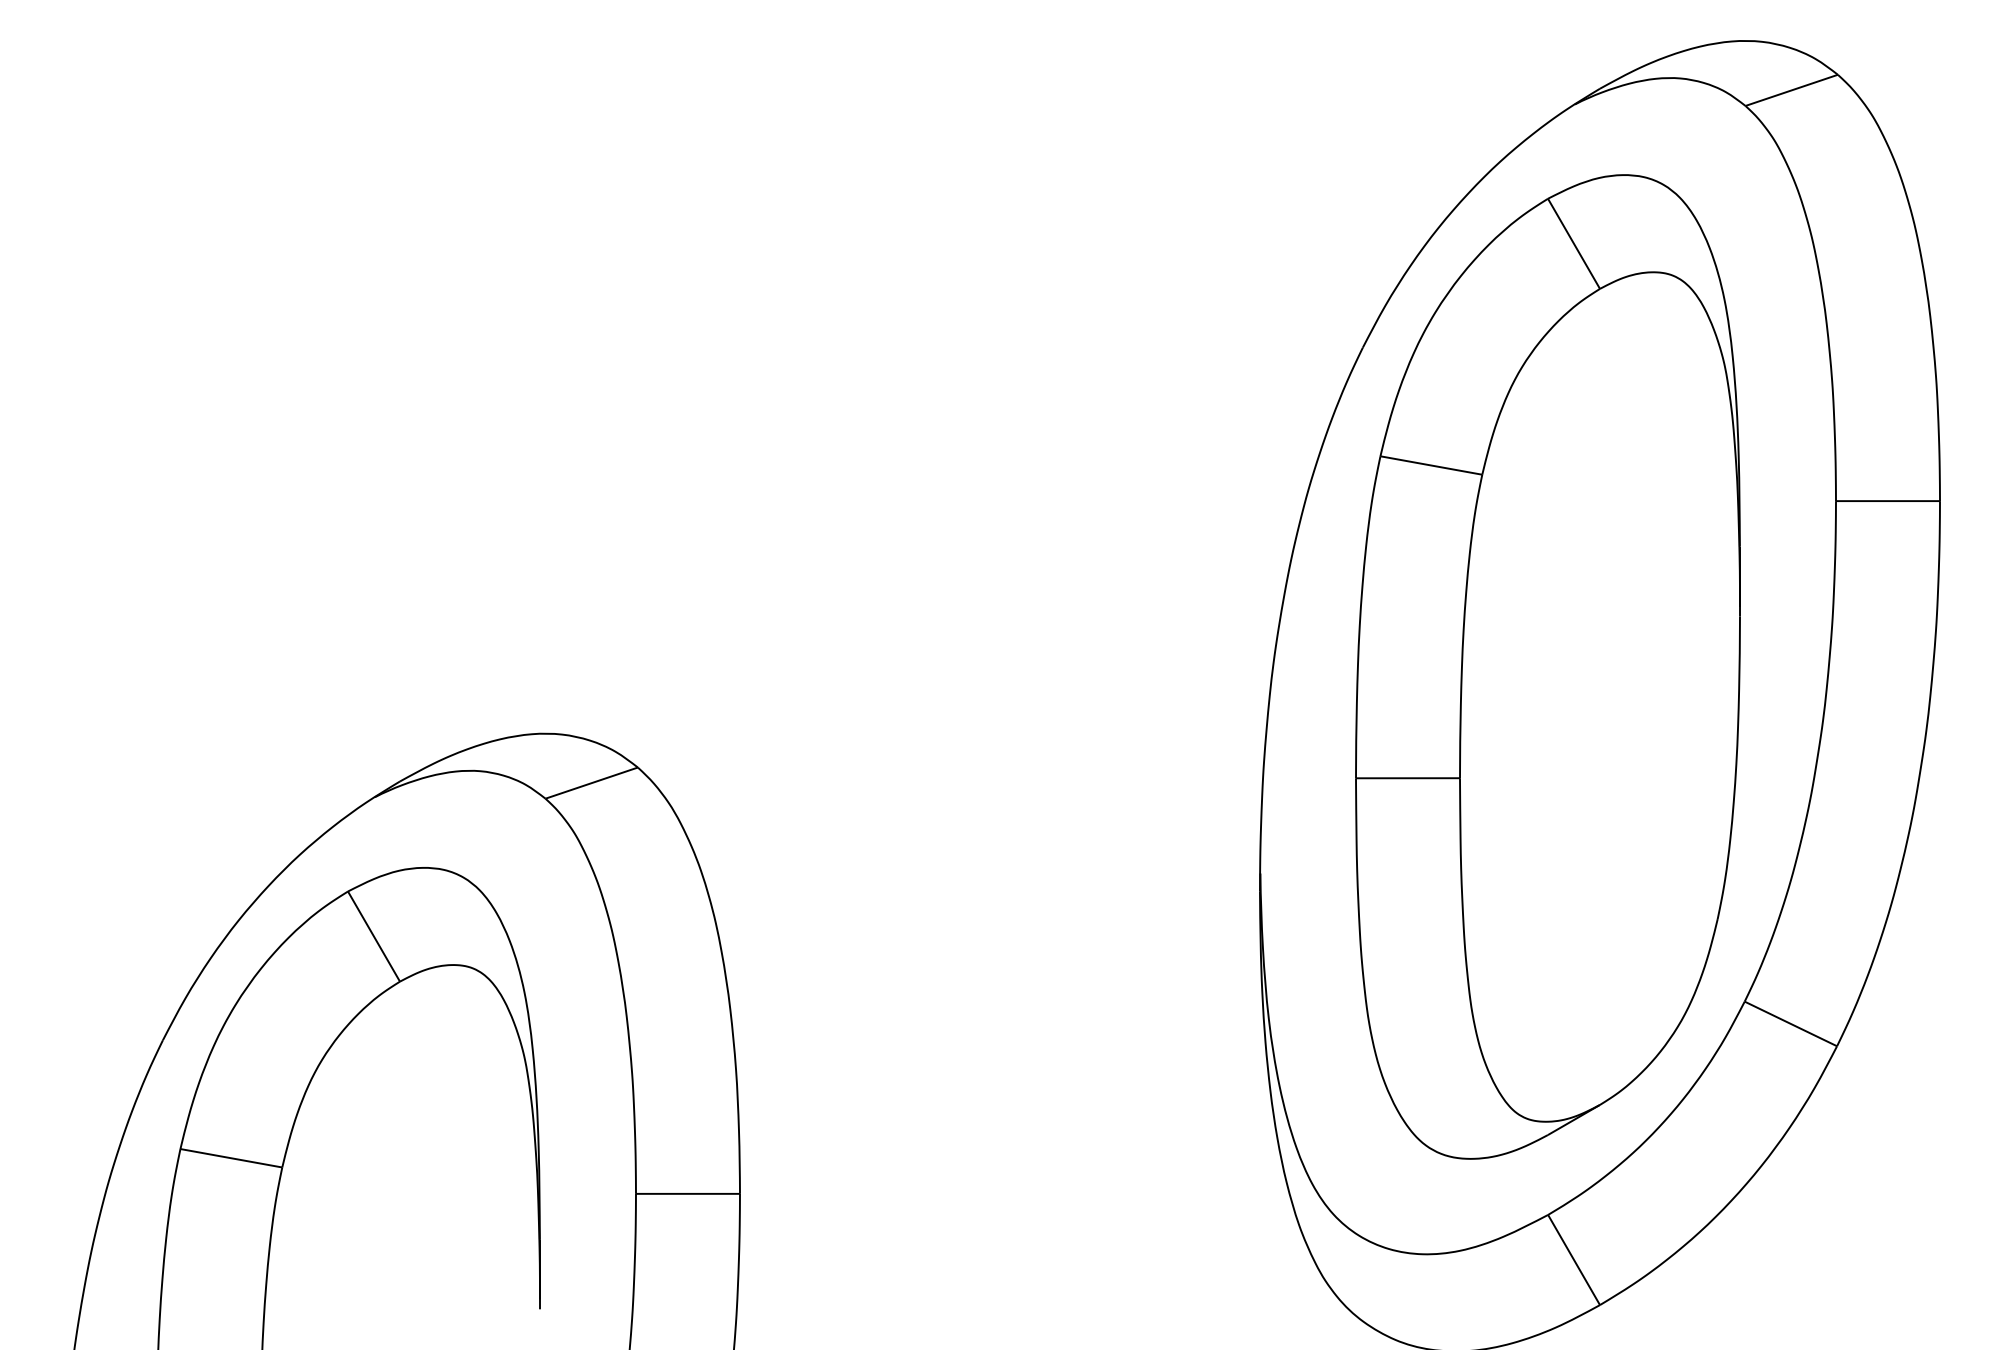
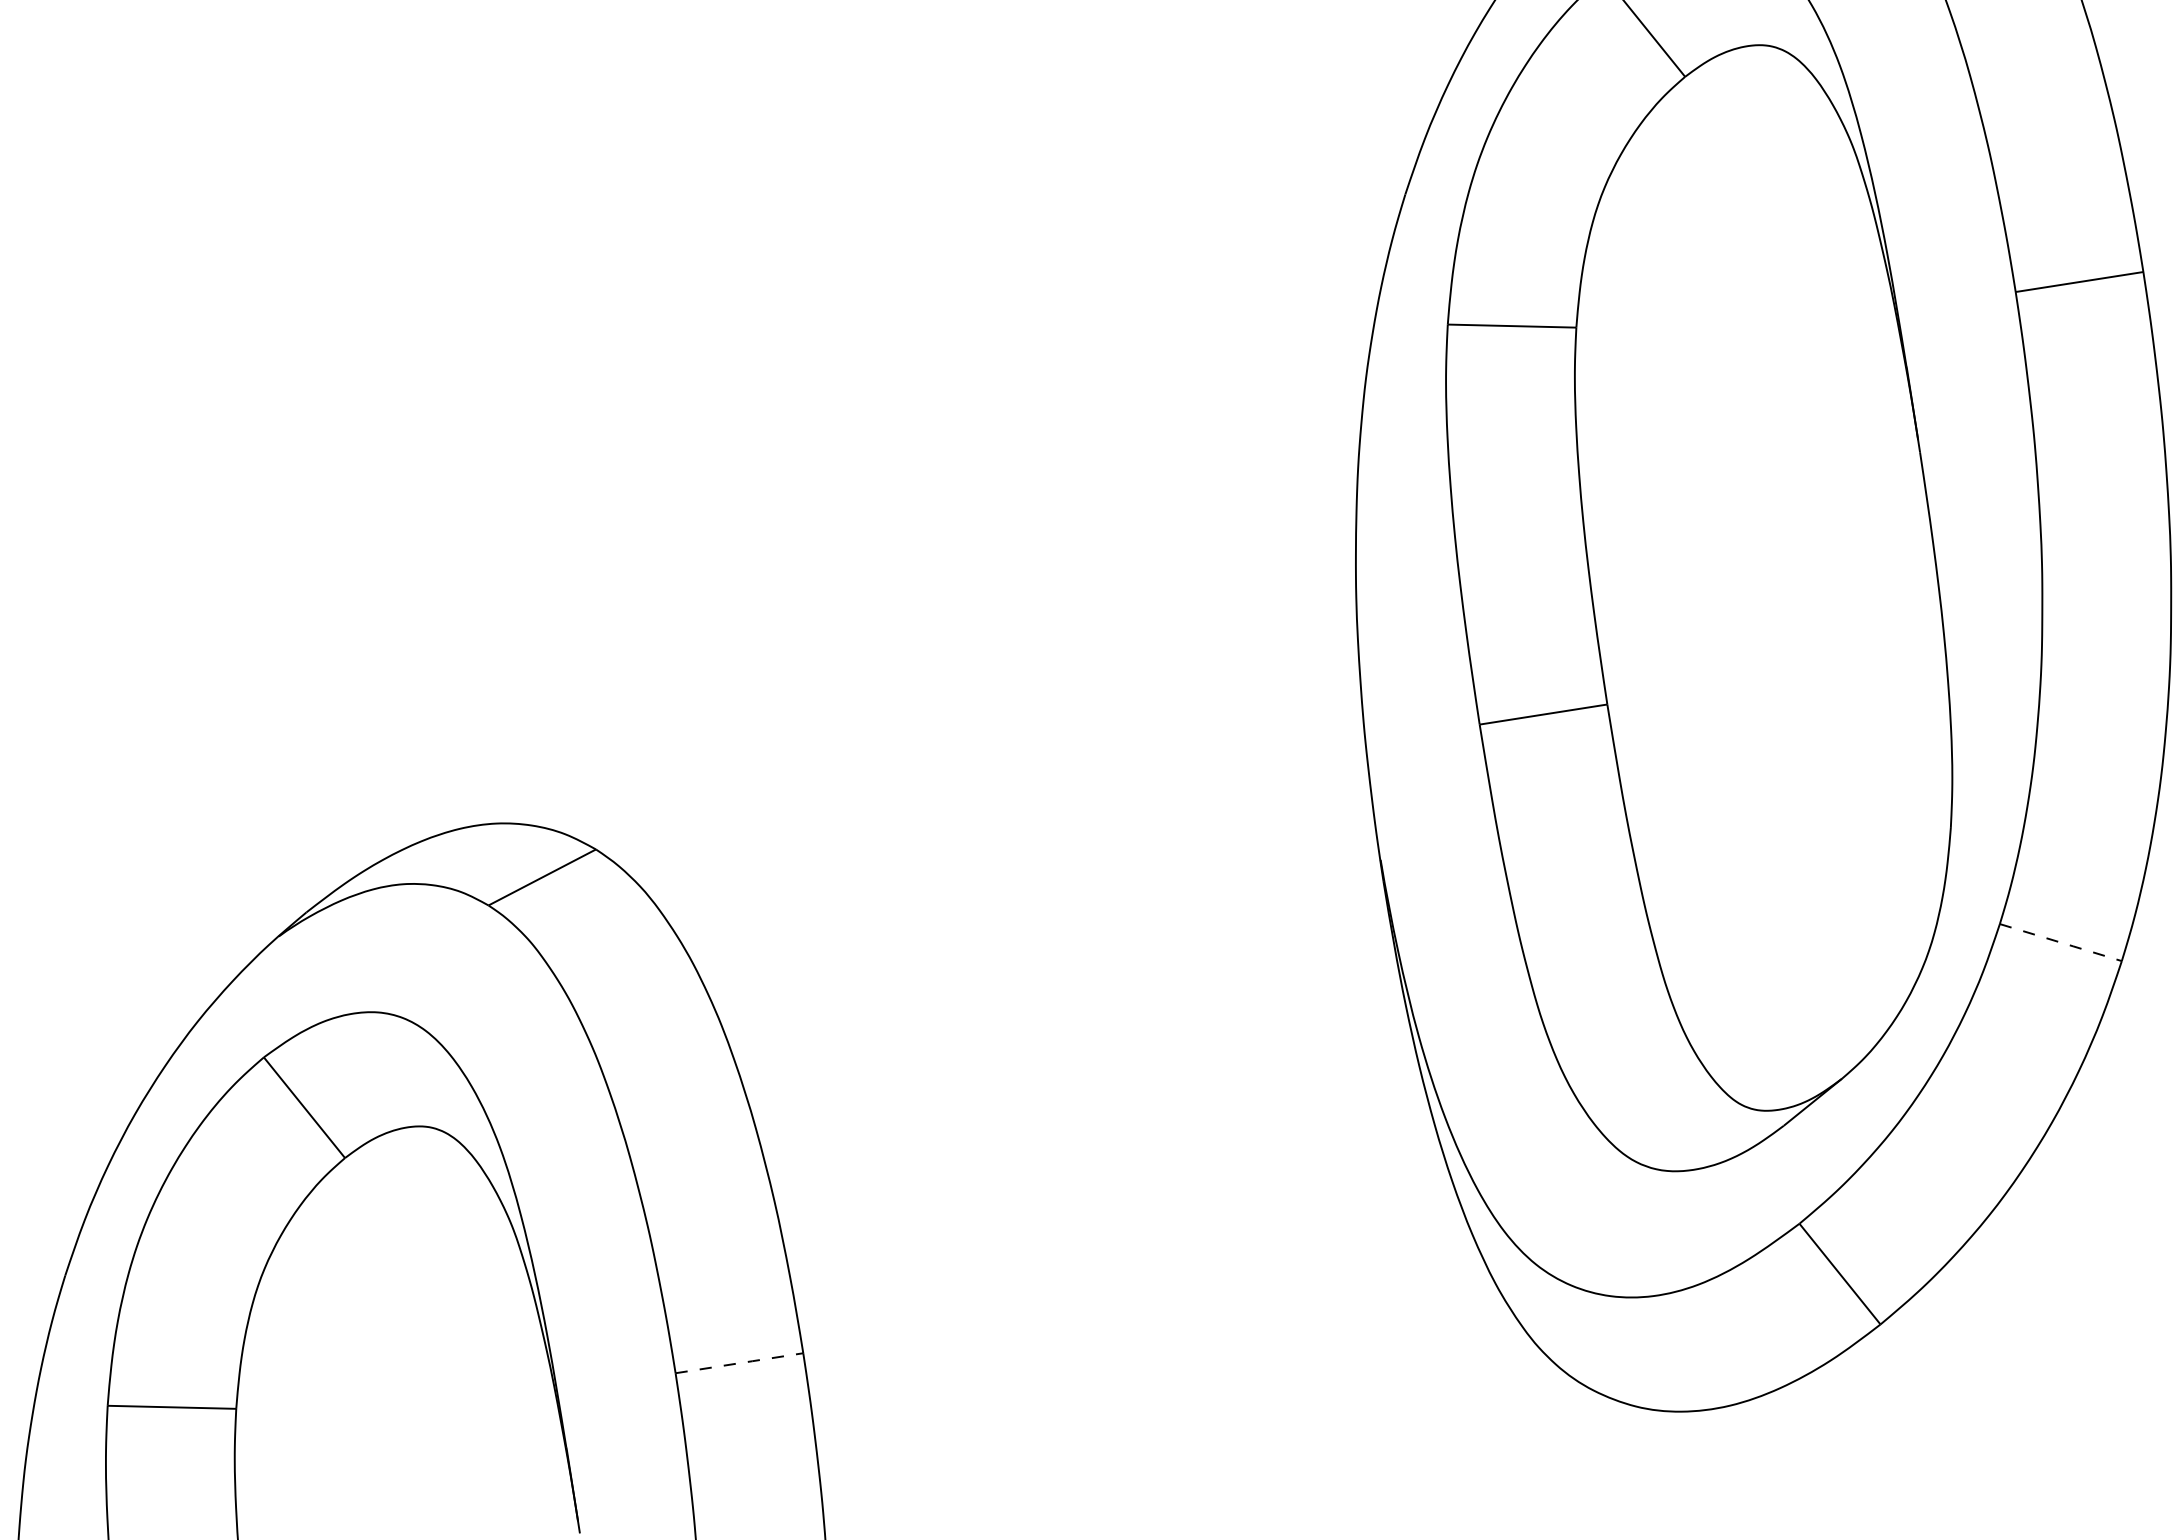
line: (1791, 1024) -> (2061, 943), solid -> dashed
line: (687, 1193) -> (738, 1362), solid -> dashed

